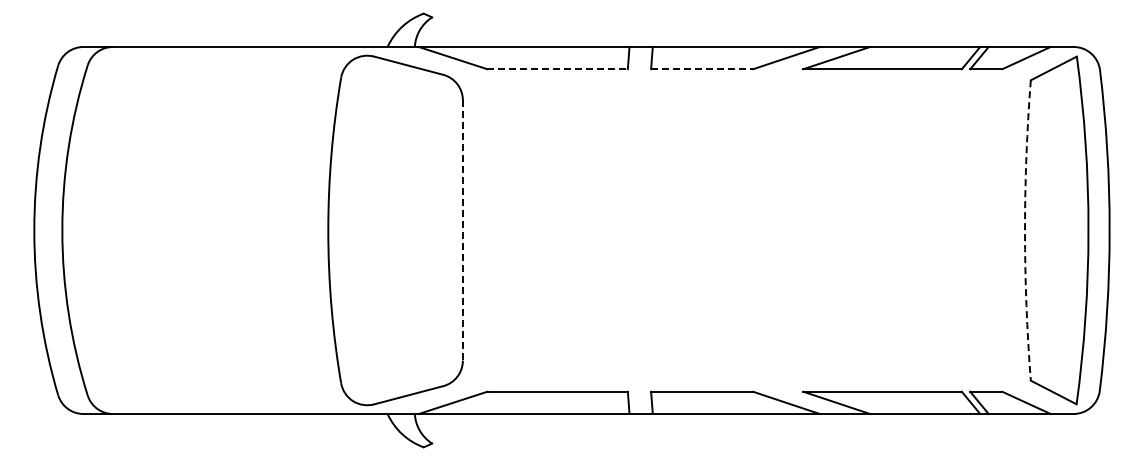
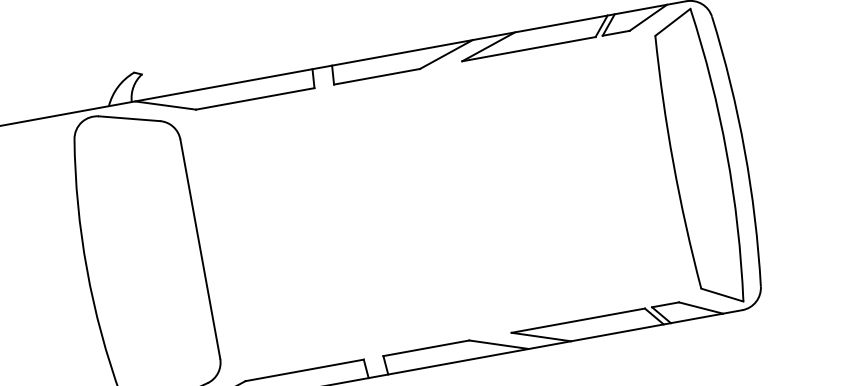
line: (558, 69) -> (256, 99), dashed -> solid
line: (702, 69) -> (377, 76), dashed -> solid
line: (462, 230) -> (200, 249), dashed -> solid
arc: (1025, 230) -> (673, 163), dashed -> solid

